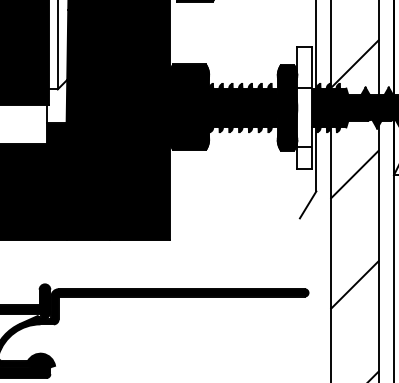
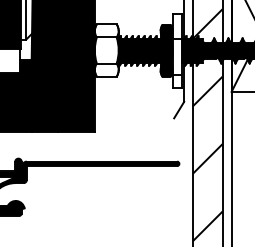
fill: (189, 107) -> (106, 50), removed

